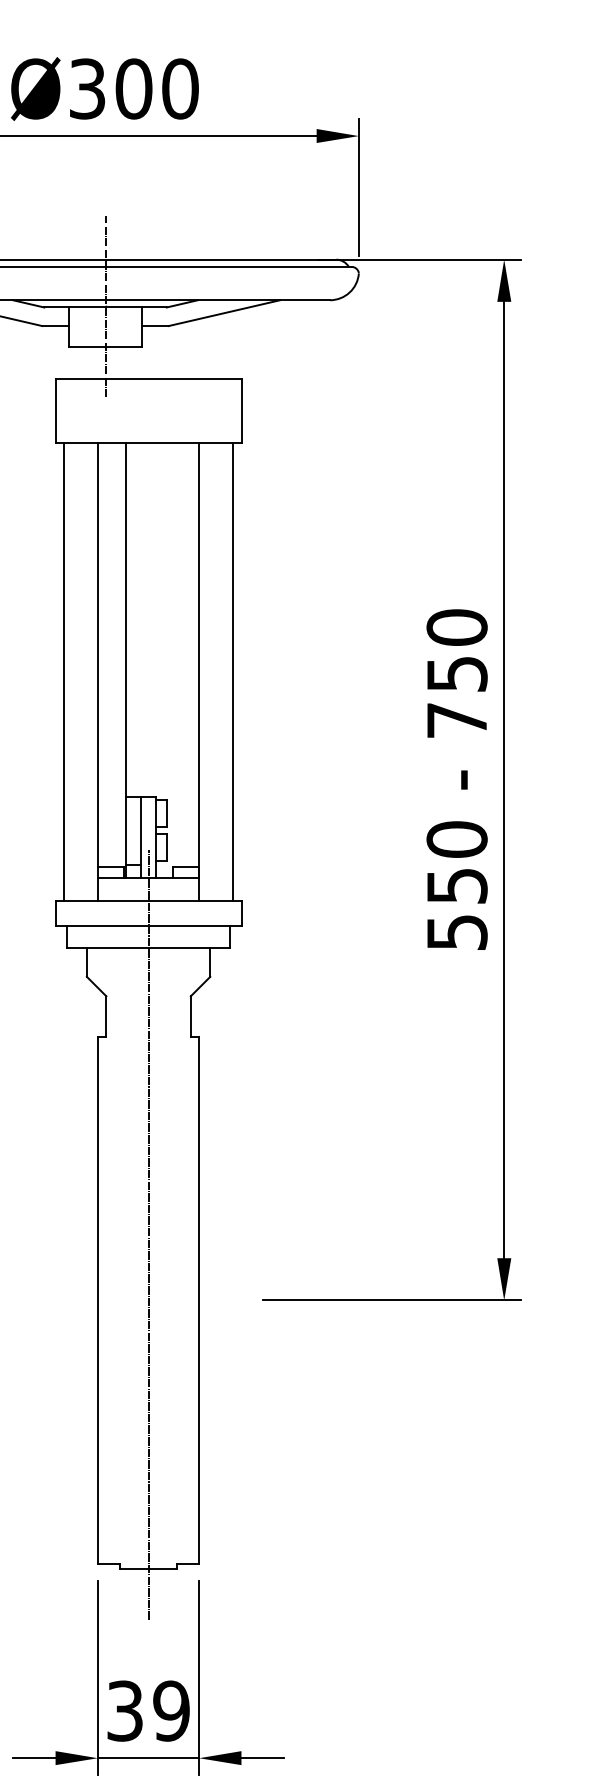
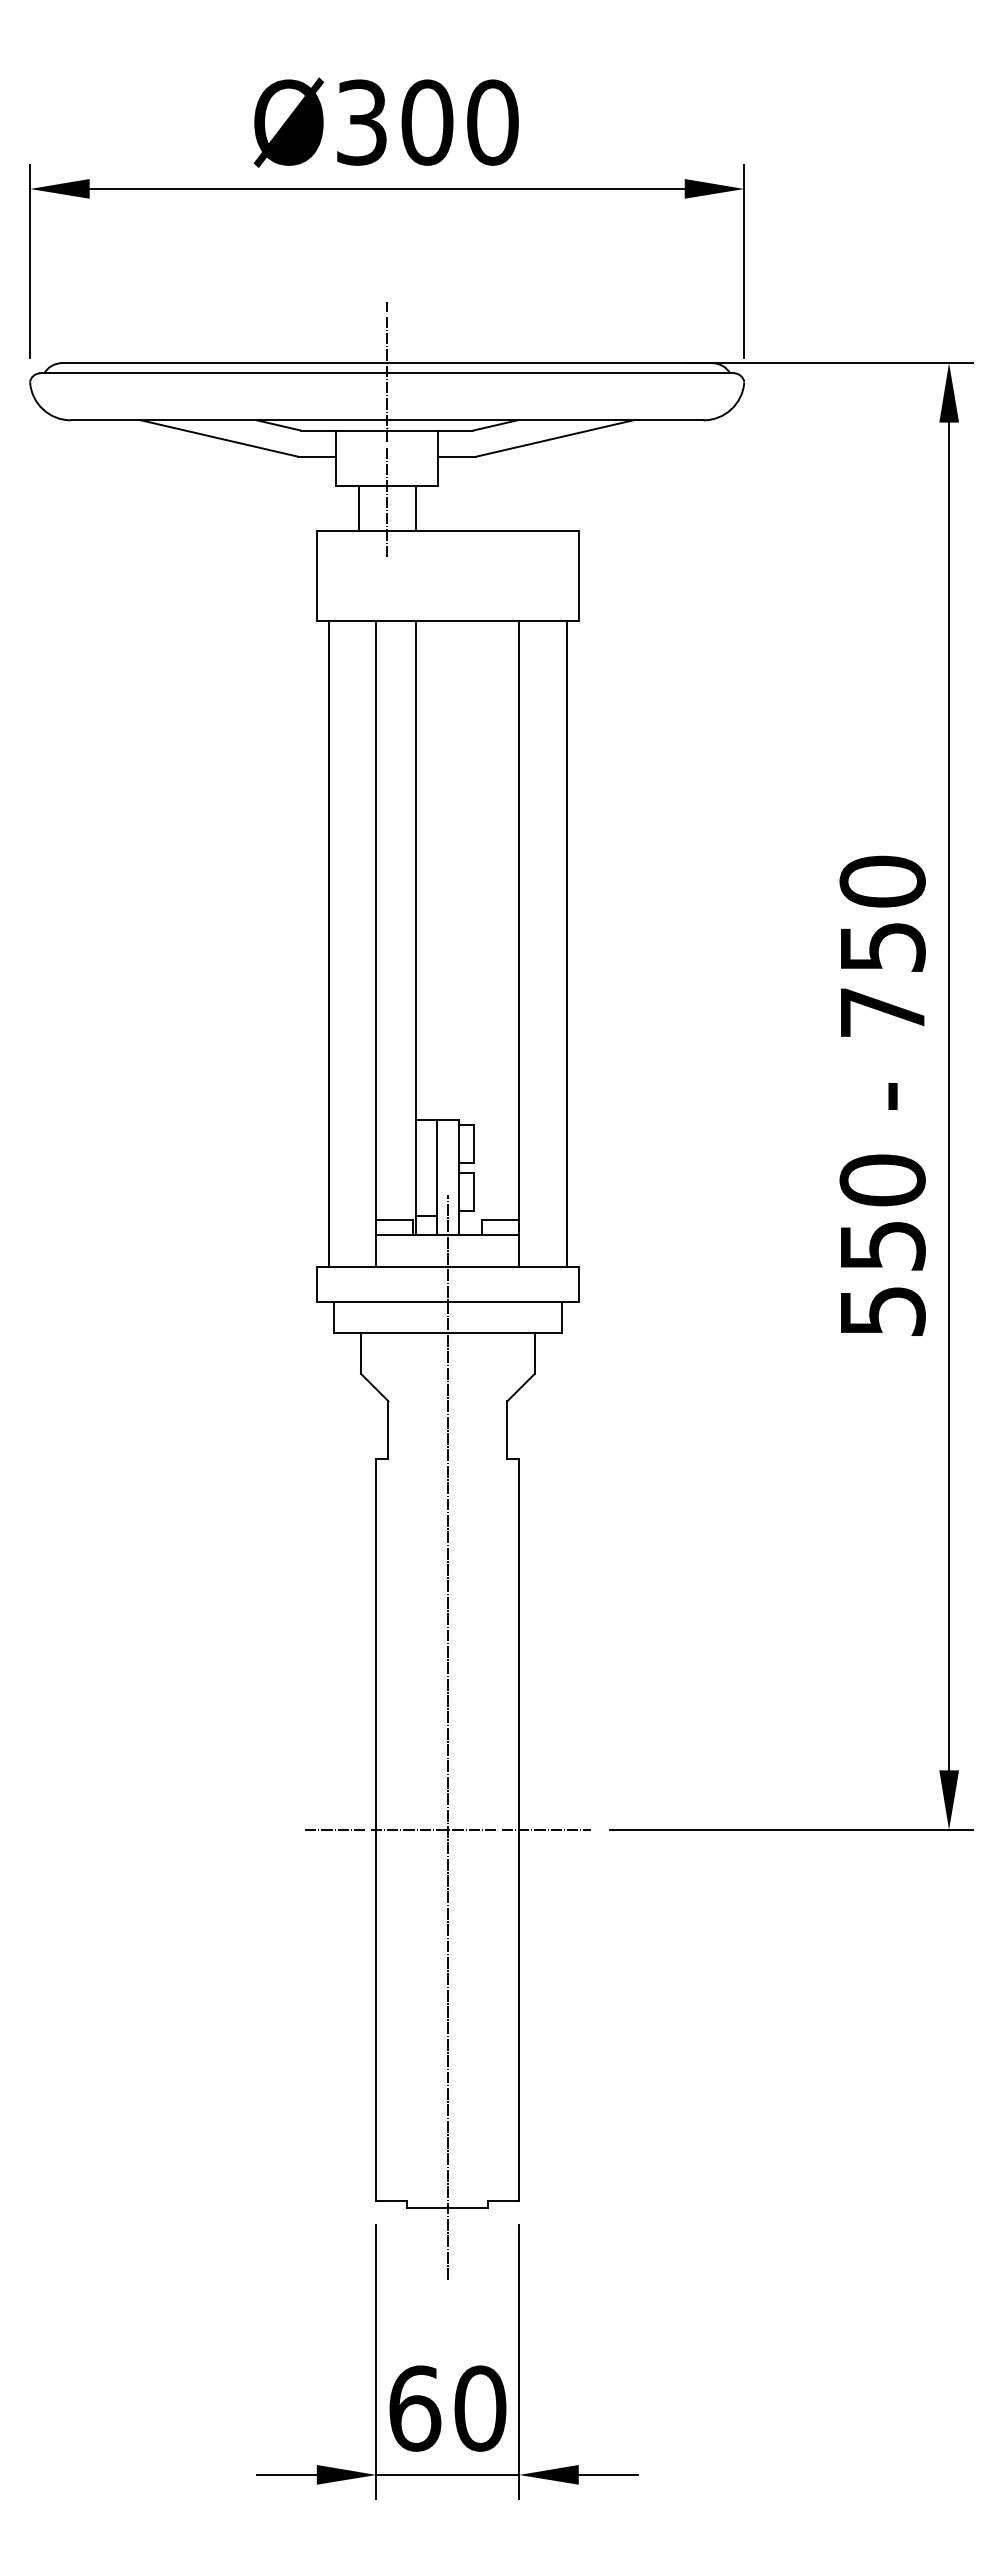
line: (85, 362) -> (358, 507), added
line: (125, 362) -> (415, 507), added
line: (148, 1300) -> (447, 1829), added
text: (148, 1711) -> (447, 2408), 39 -> 60

